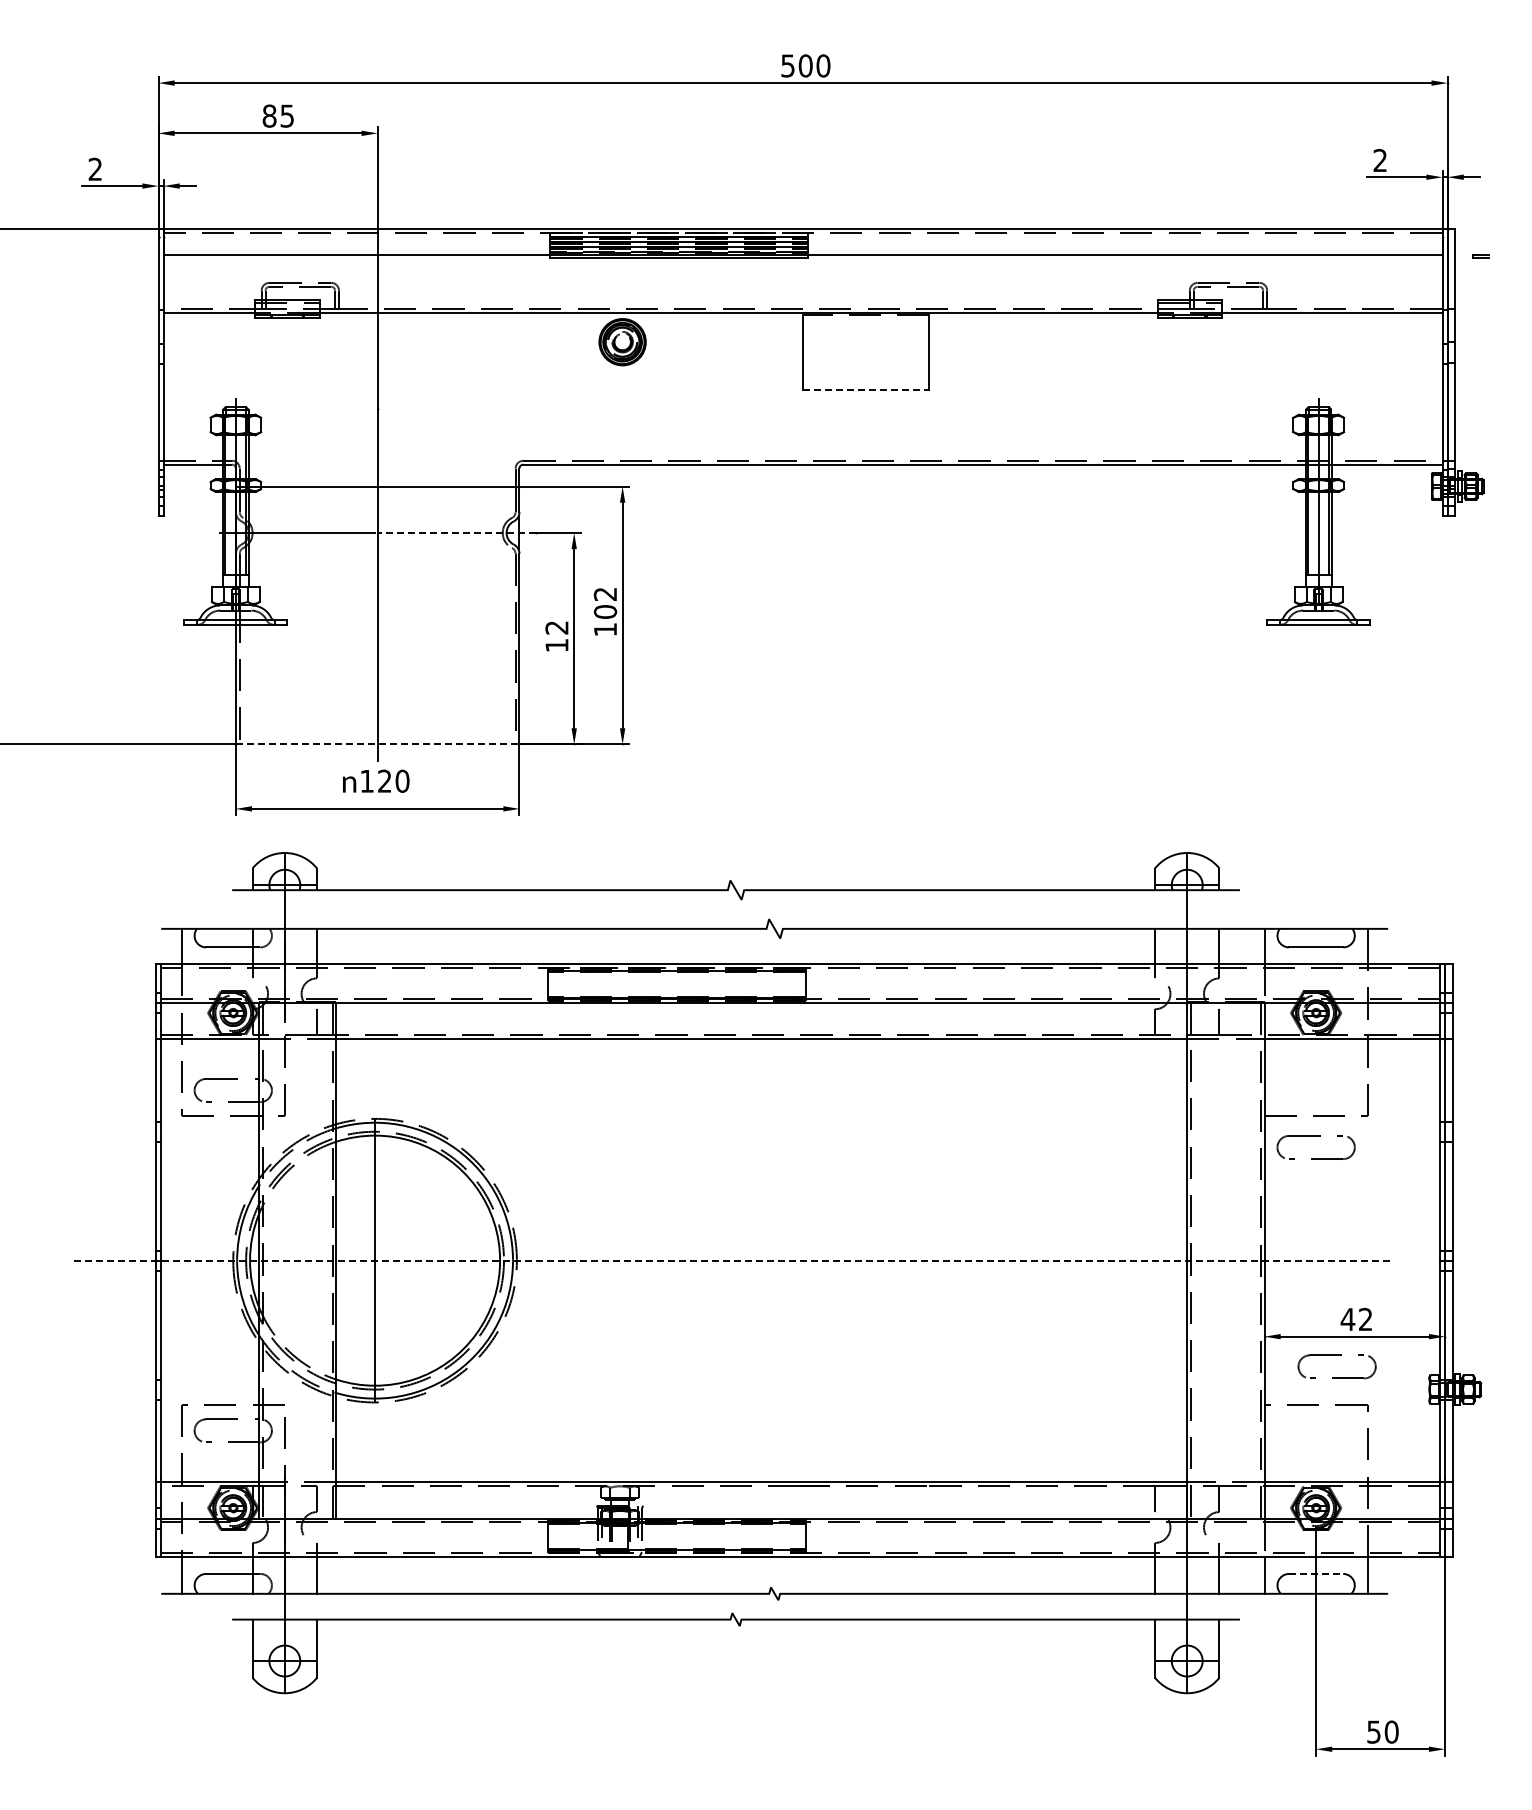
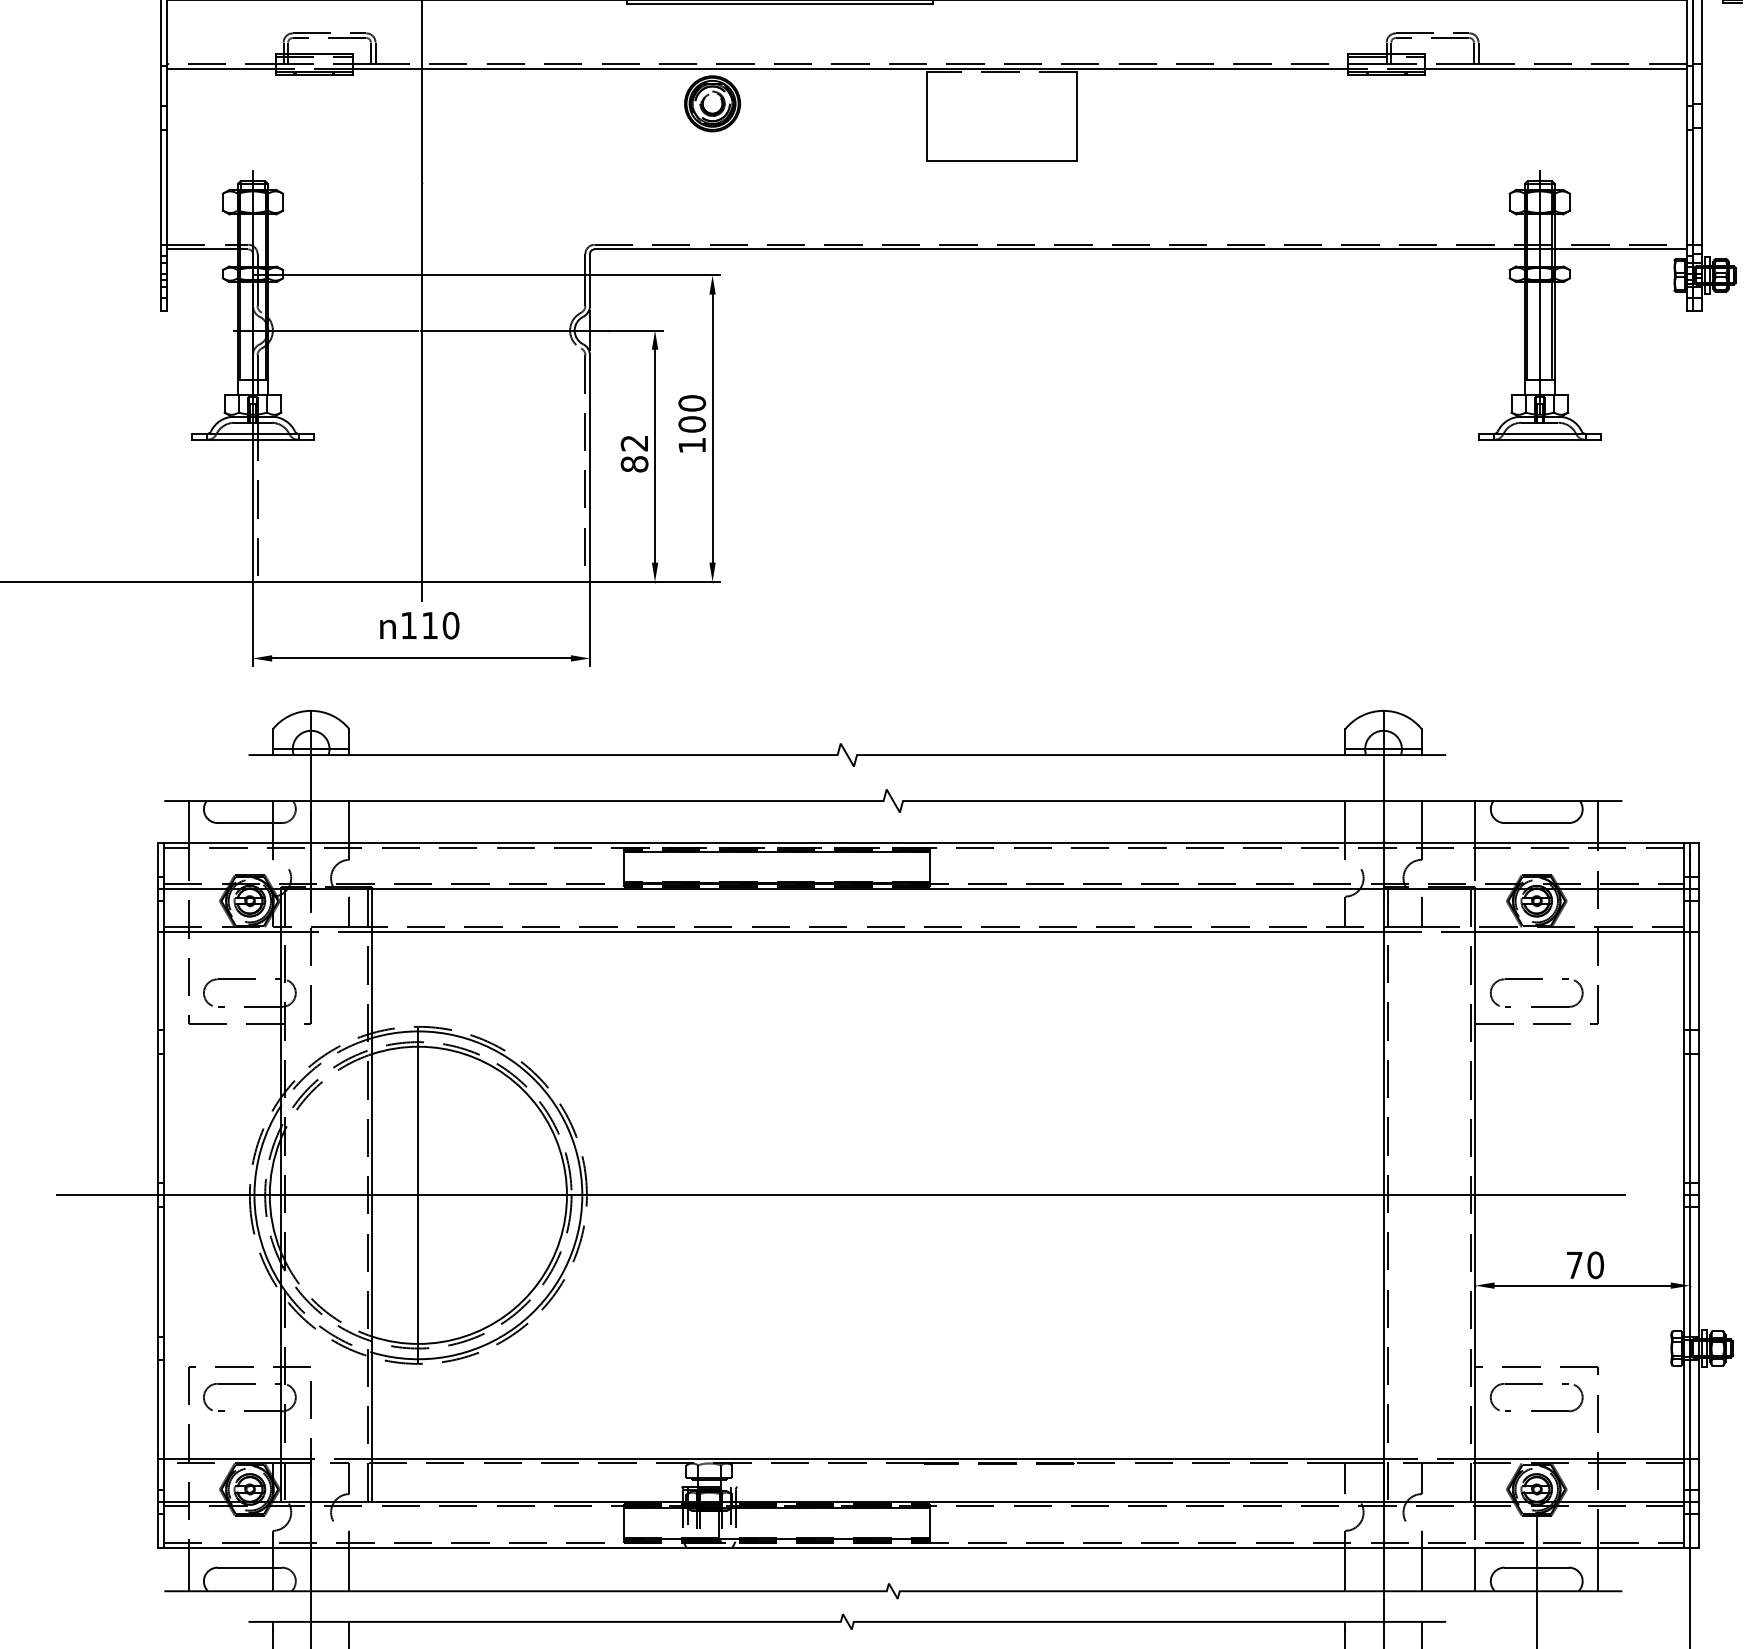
line: (866, 389) -> (1002, 160), dashed -> solid
line: (455, 533) -> (513, 331), dashed -> solid
text: (605, 594) -> (692, 403), 102 -> 100
text: (556, 645) -> (634, 464), 12 -> 82
line: (377, 744) -> (421, 581), dashed -> solid
text: (384, 780) -> (429, 624), 120 -> 110
part: (1315, 1136) -> (1535, 980), moved
line: (730, 1260) -> (840, 1195), dashed -> solid
text: (1356, 1319) -> (1584, 1265), 42 -> 70
part: (1336, 1355) -> (1535, 1384), moved
line: (1316, 1573) -> (1537, 1567), dashed -> solid

